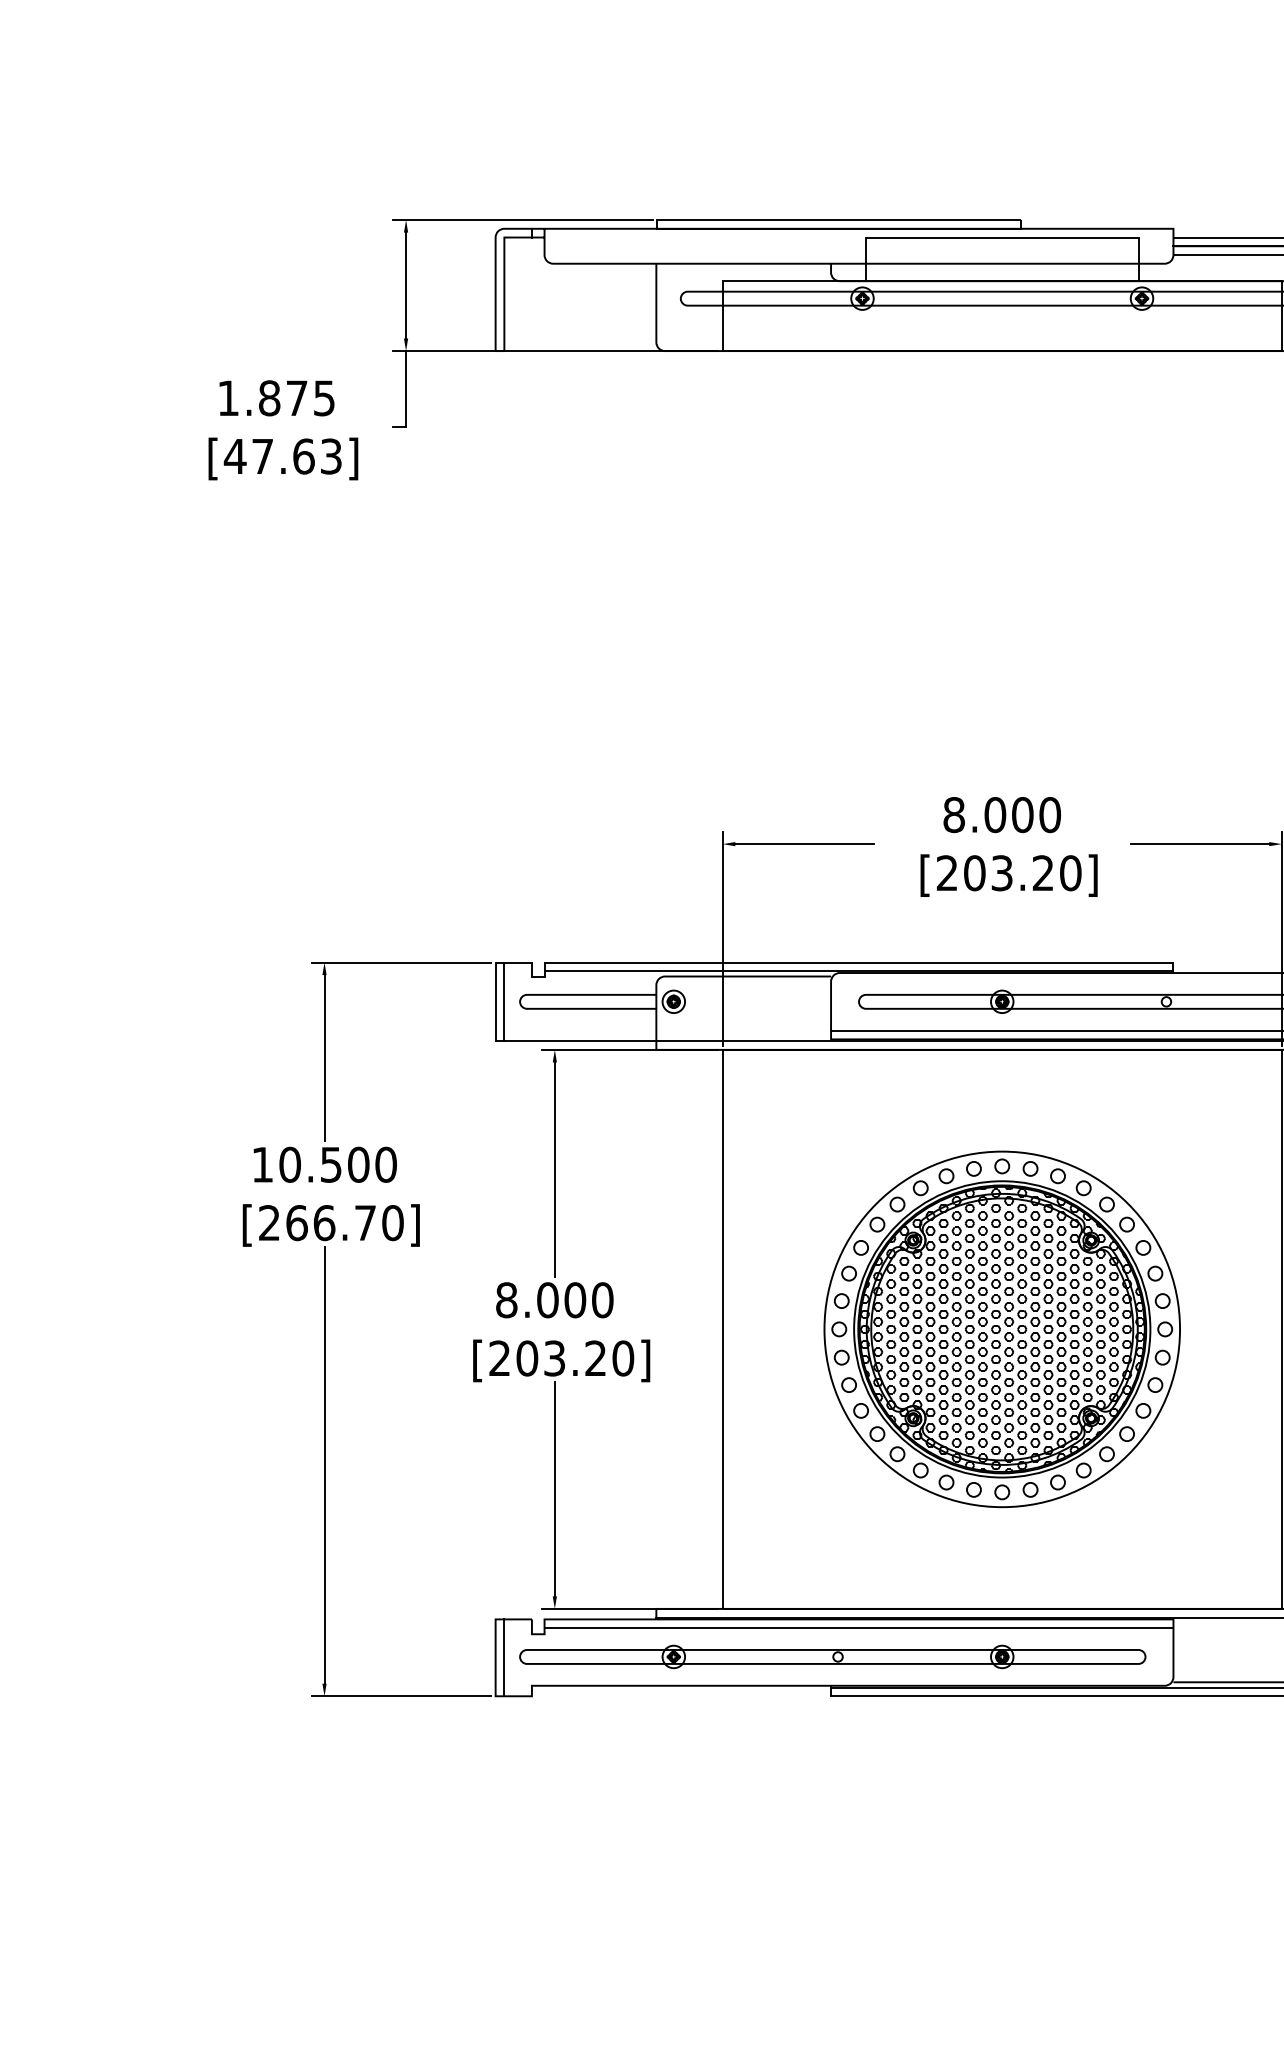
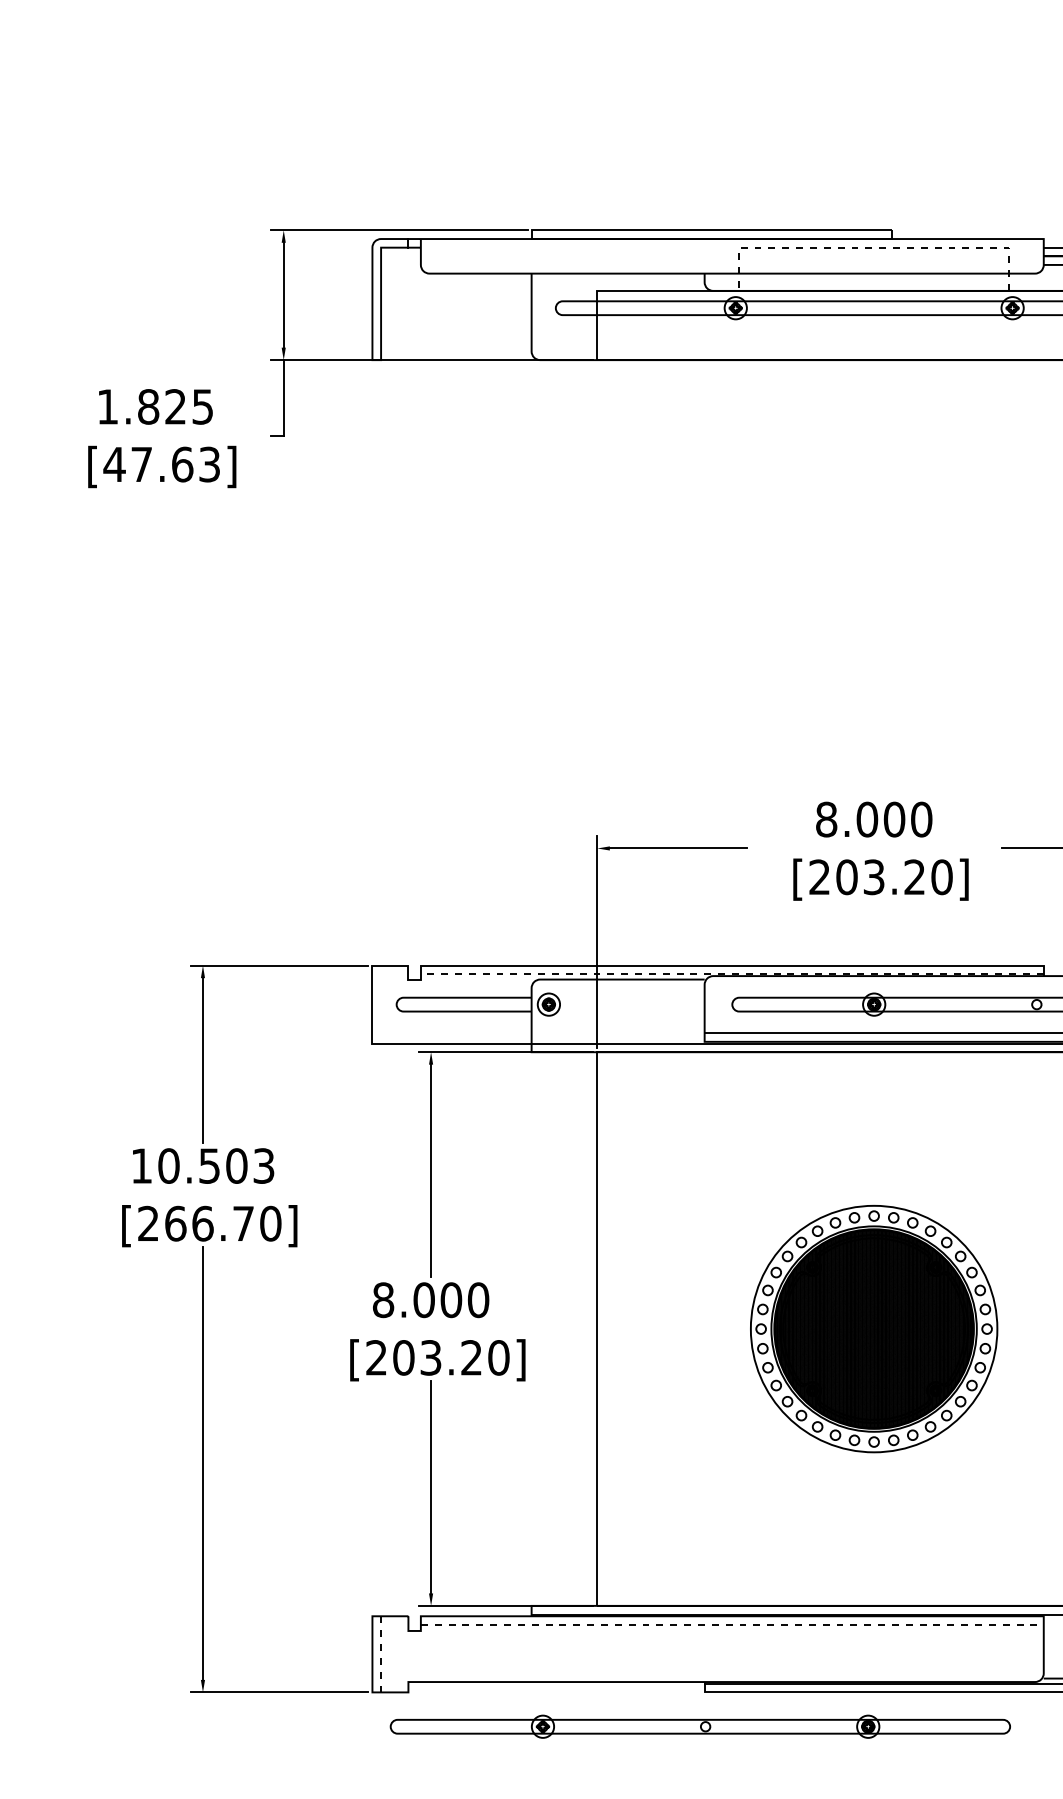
line: (1001, 237) -> (873, 247), solid -> dashed
text: (296, 397) -> (175, 406), 1.875 -> 1.825
line: (858, 971) -> (731, 974), solid -> dashed
line: (504, 1001) -> (381, 1004), removed
text: (385, 1164) -> (263, 1165), 10.500 -> 10.503
part: (1001, 1329) -> (873, 1329), size x0.7
line: (859, 1628) -> (732, 1625), solid -> dashed
part: (832, 1656) -> (700, 1726), moved
line: (504, 1658) -> (381, 1654), solid -> dashed

